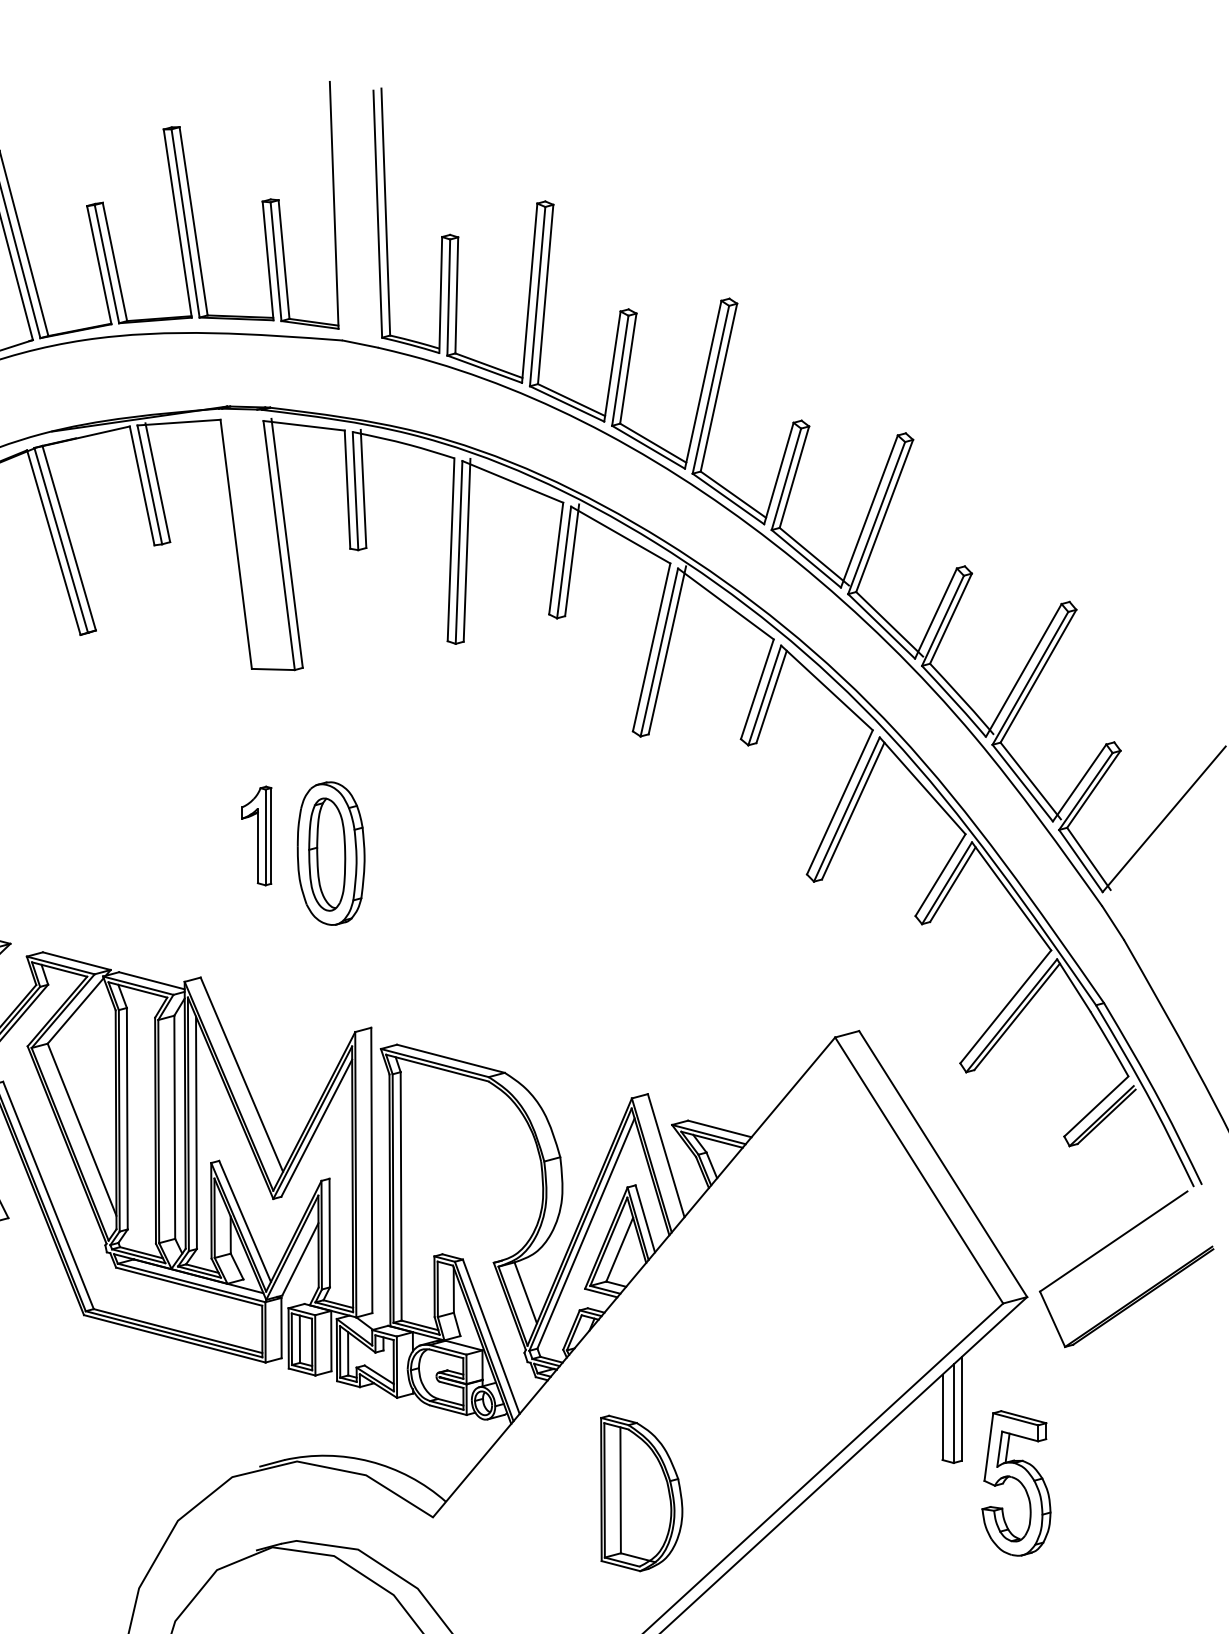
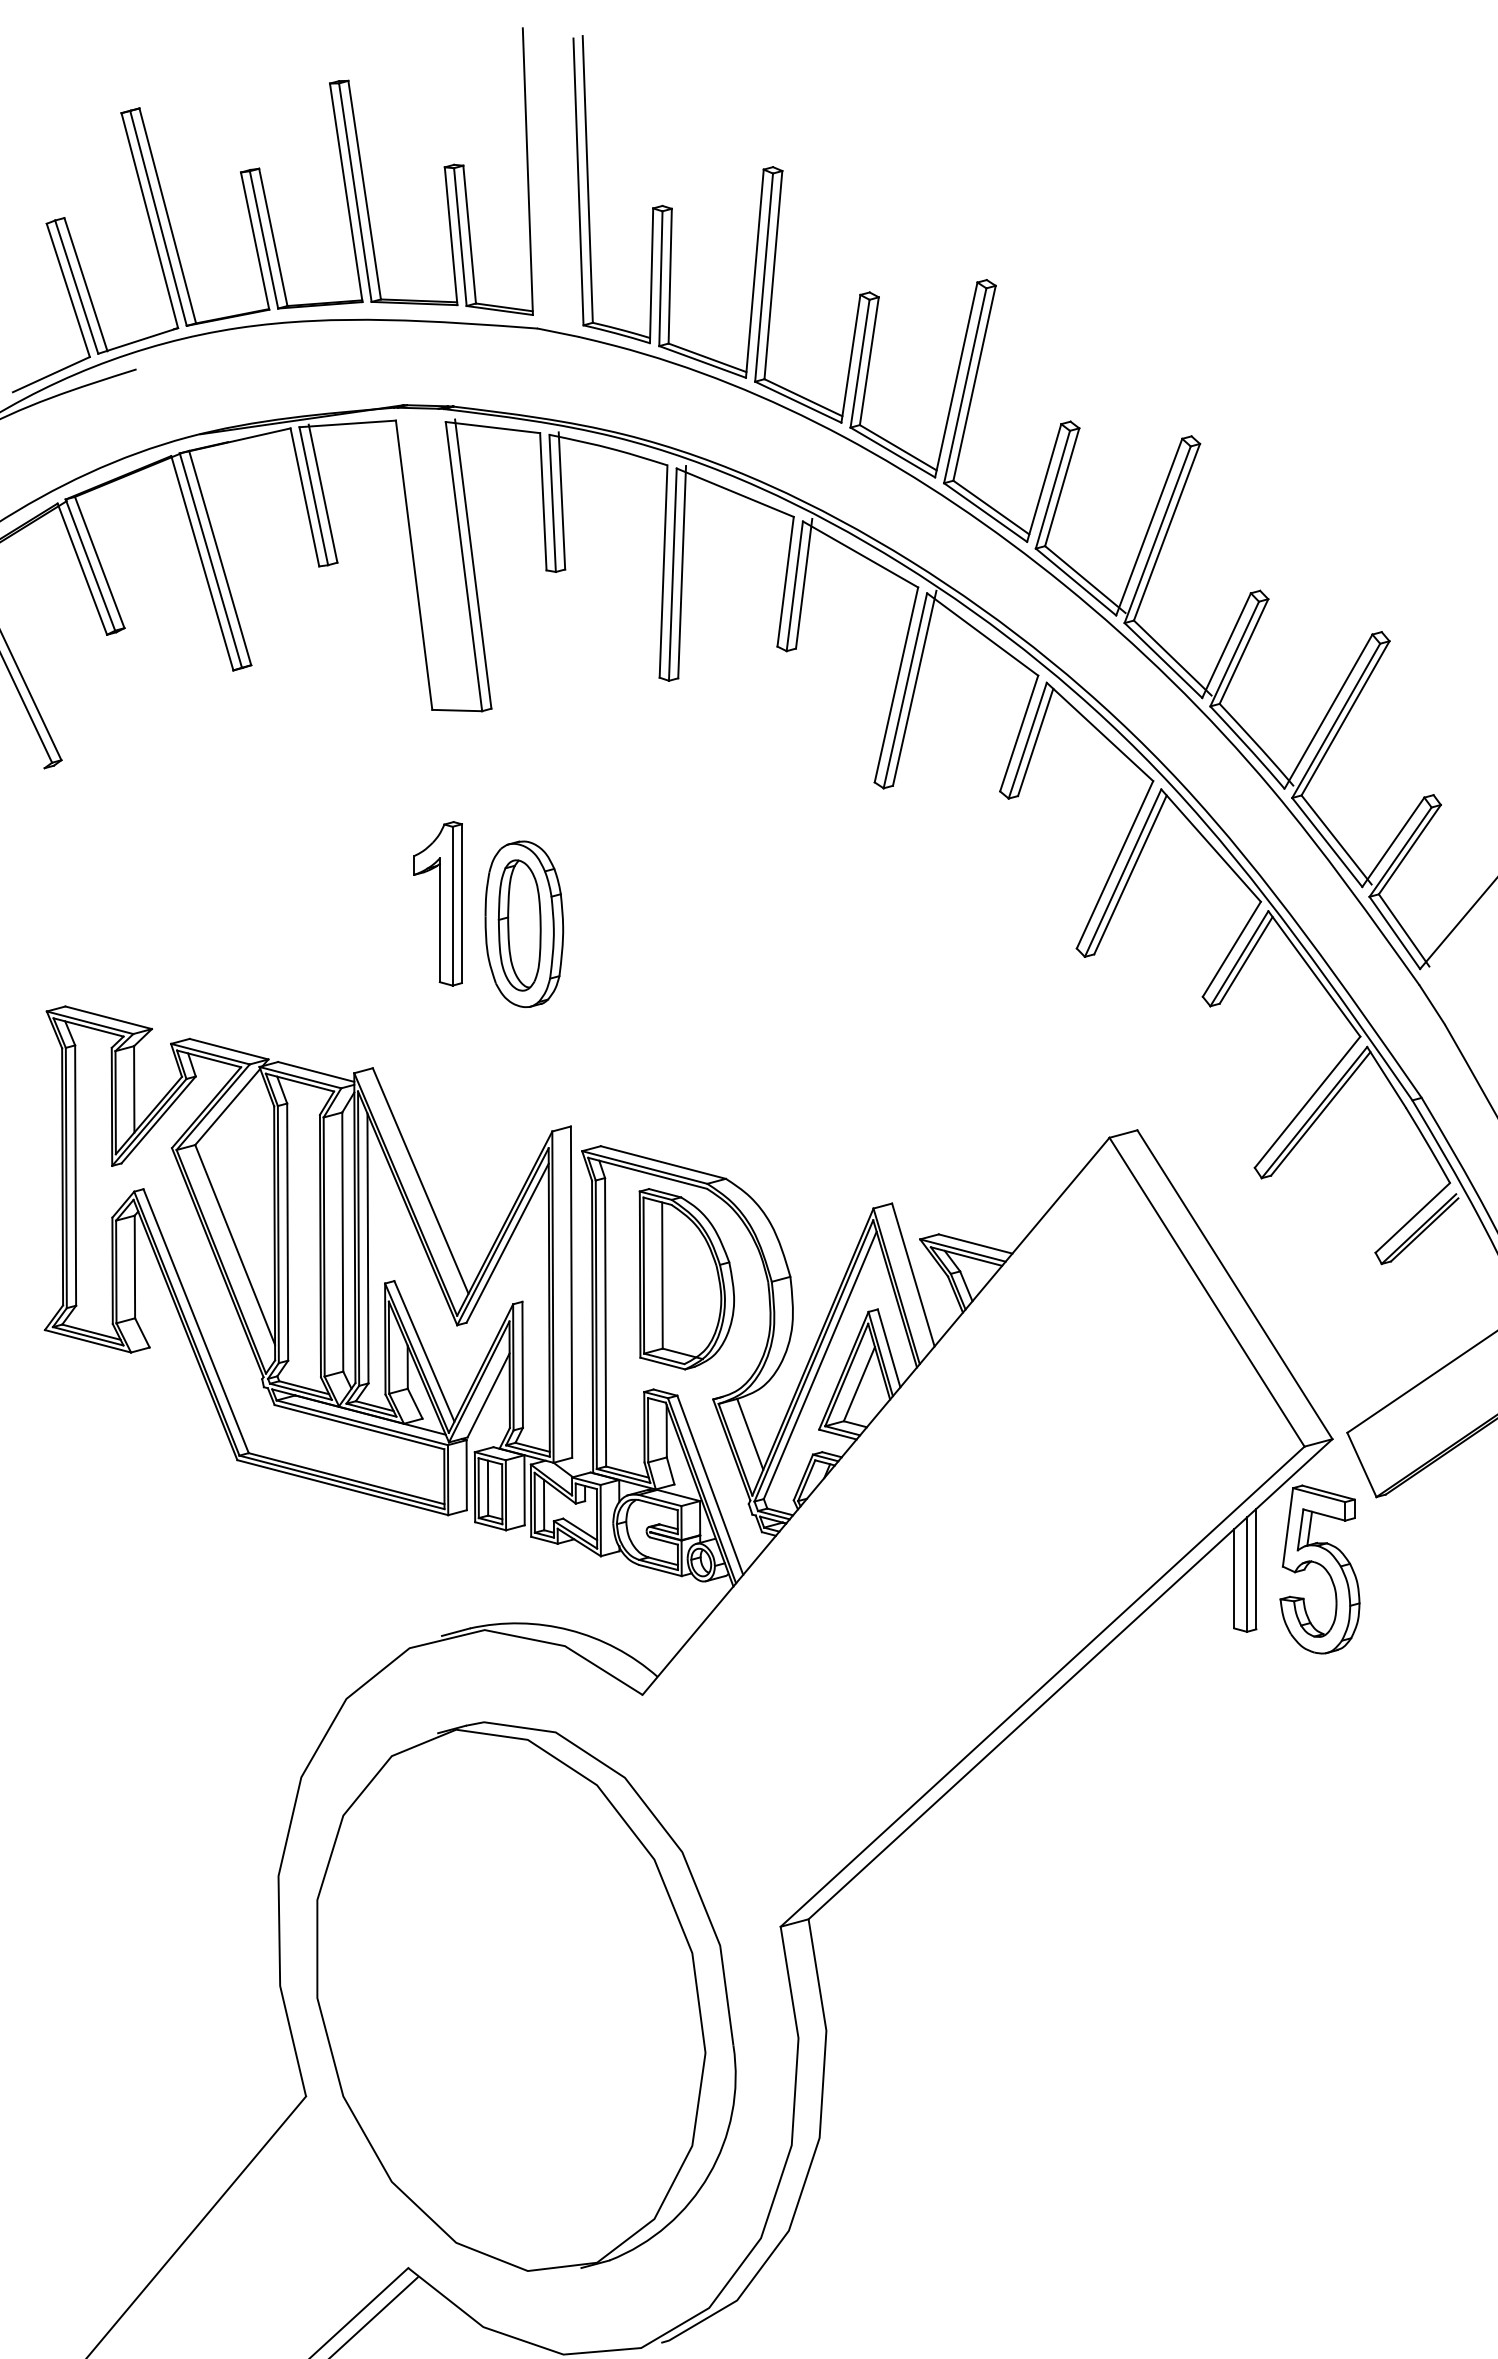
part: (256, 835) -> (437, 903), size x1.43
part: (1016, 1483) -> (1319, 1569), moved
part: (641, 1493) -> (686, 1279), moved

